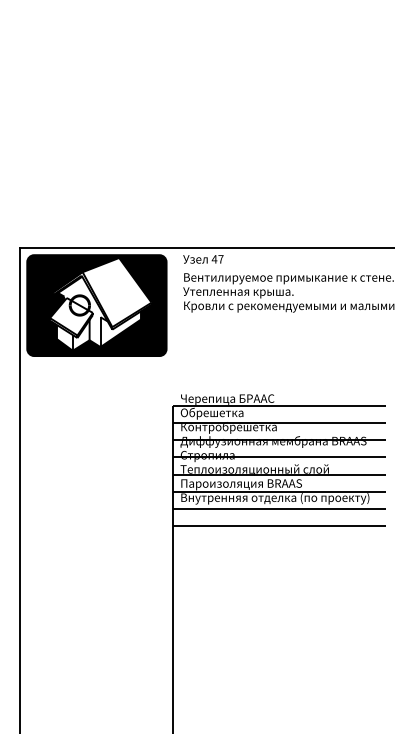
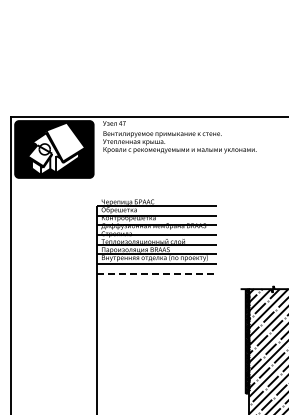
line: (279, 525) -> (157, 273), solid -> dashed

